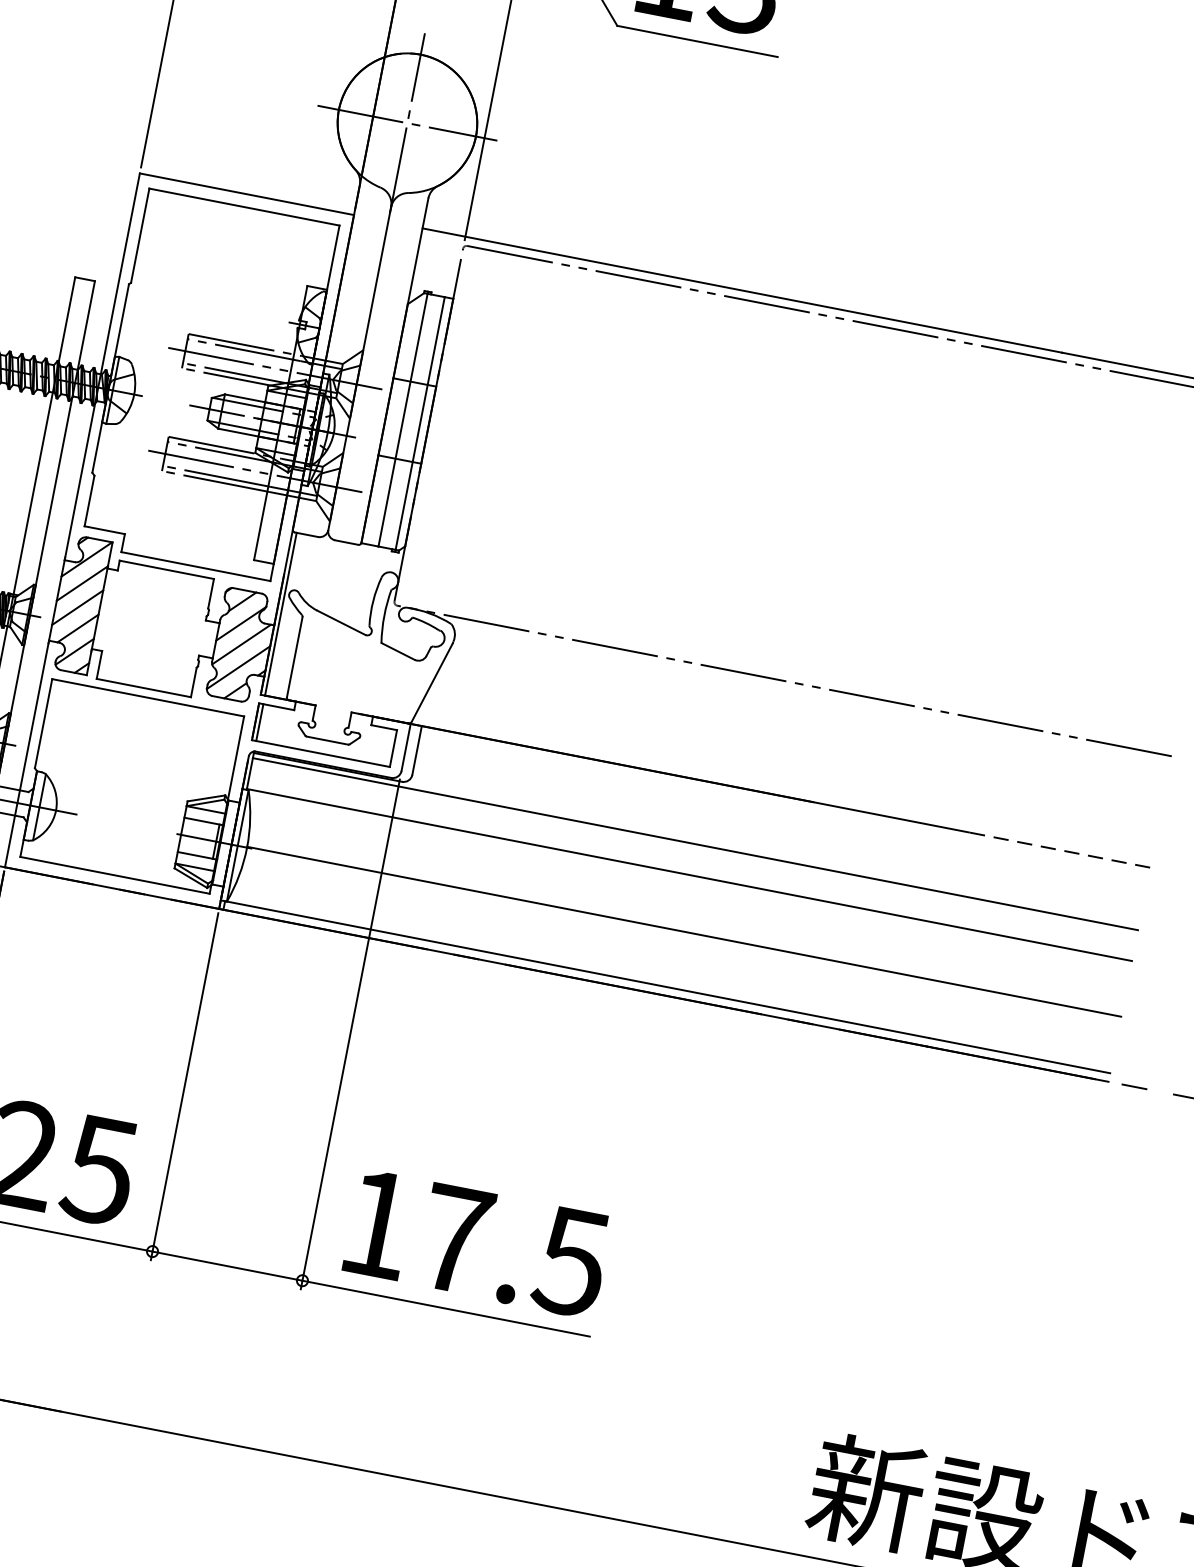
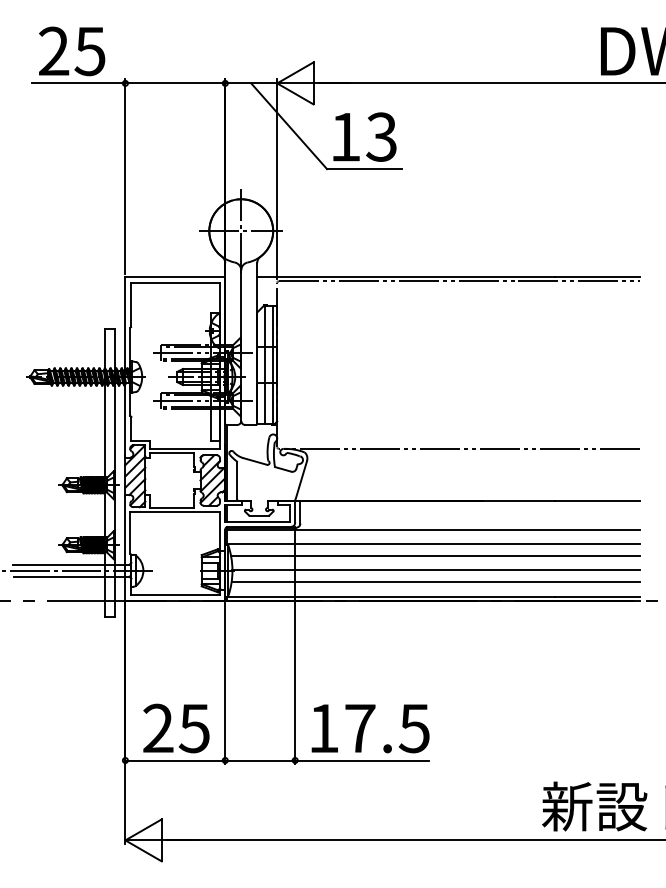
line: (1059, 849) -> (597, 500), dashed -> solid
line: (688, 901) -> (435, 556), added
line: (677, 957) -> (435, 582), added

